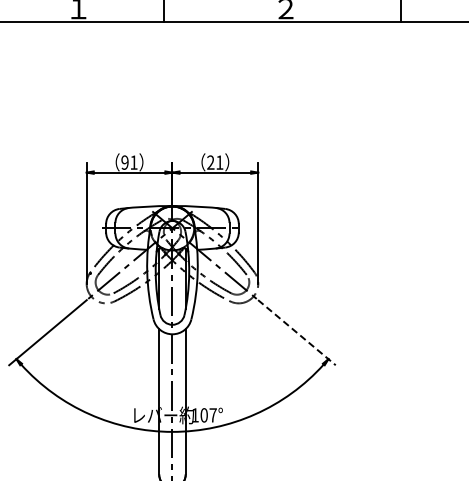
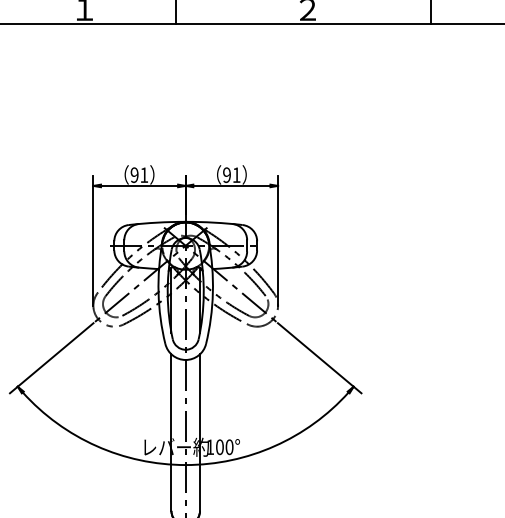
text: (210, 162) -> (226, 175), 21 -> 91
line: (296, 332) -> (319, 358), dashed -> solid
text: (212, 415) -> (228, 447), 107° -> 100°

